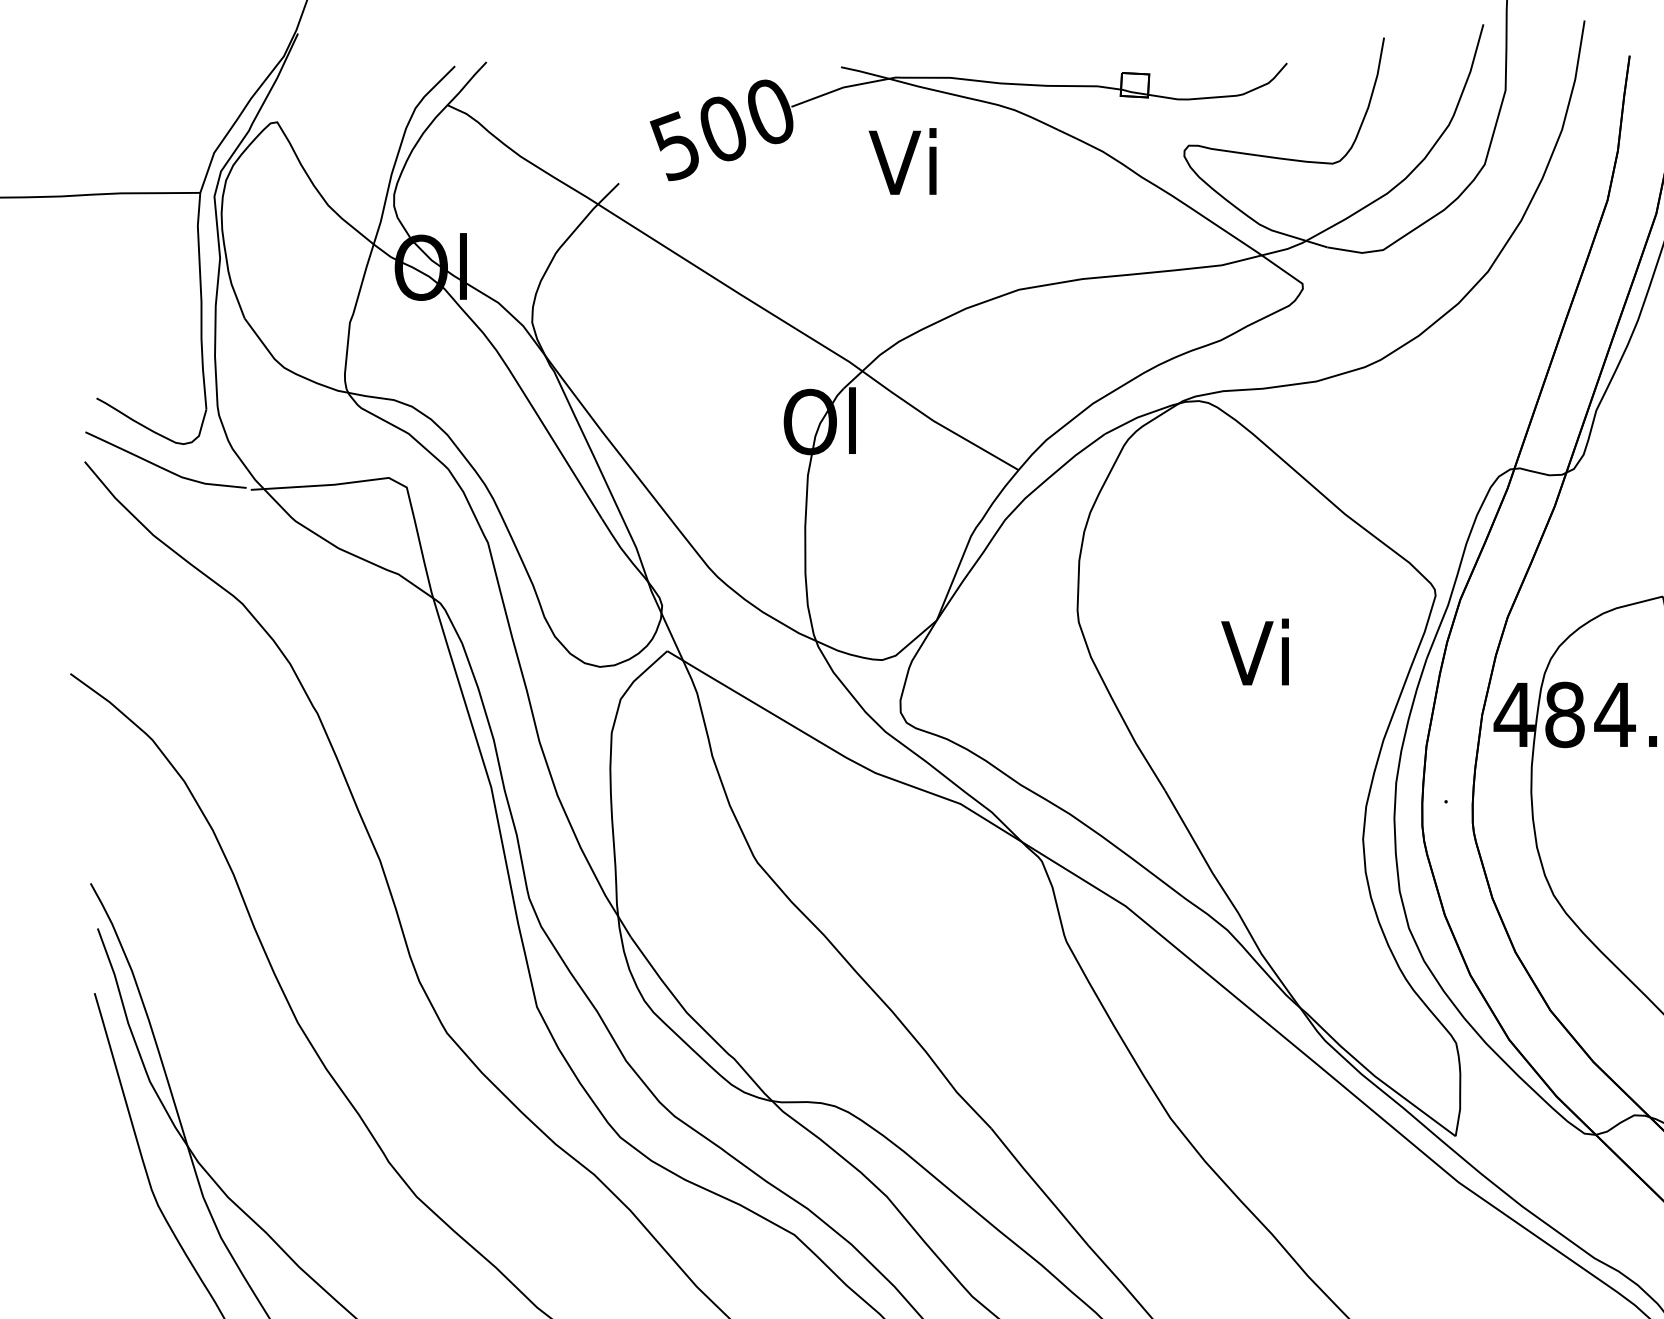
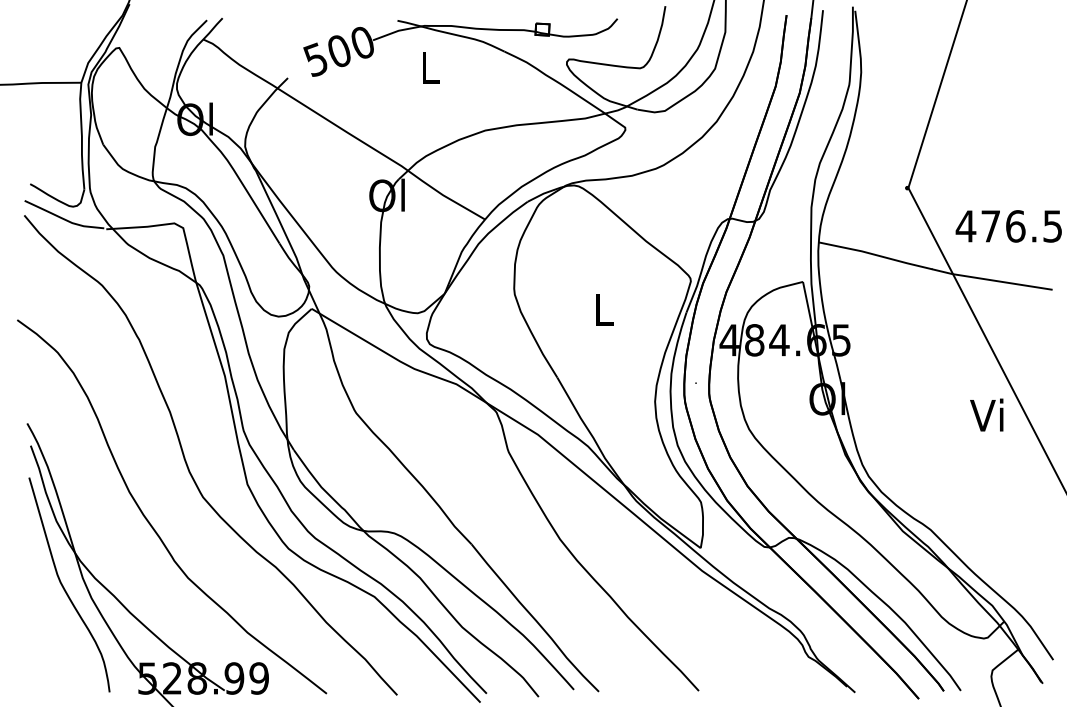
text: (901, 159) -> (427, 66), Vi -> L
text: (1254, 650) -> (601, 308), Vi -> L

